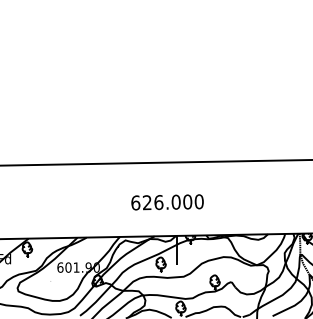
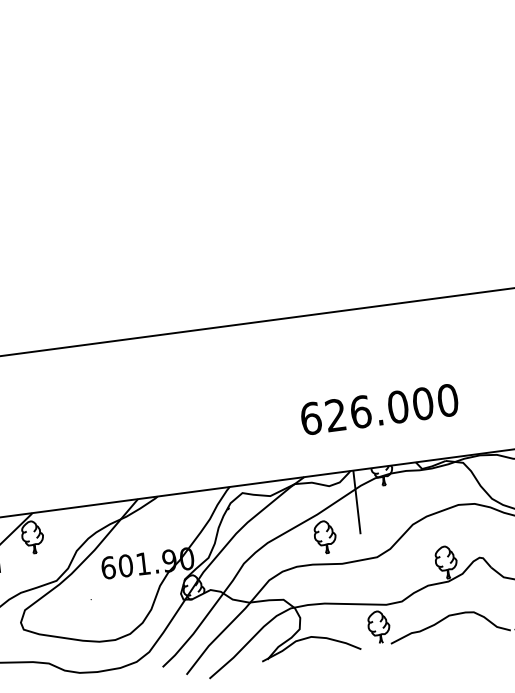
text: (167, 202) -> (379, 409), moved

